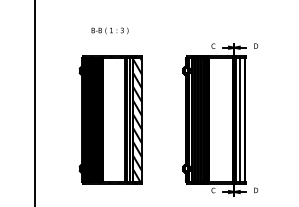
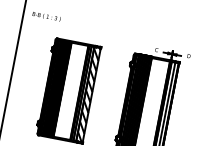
text: (109, 30) -> (46, 16), moved

